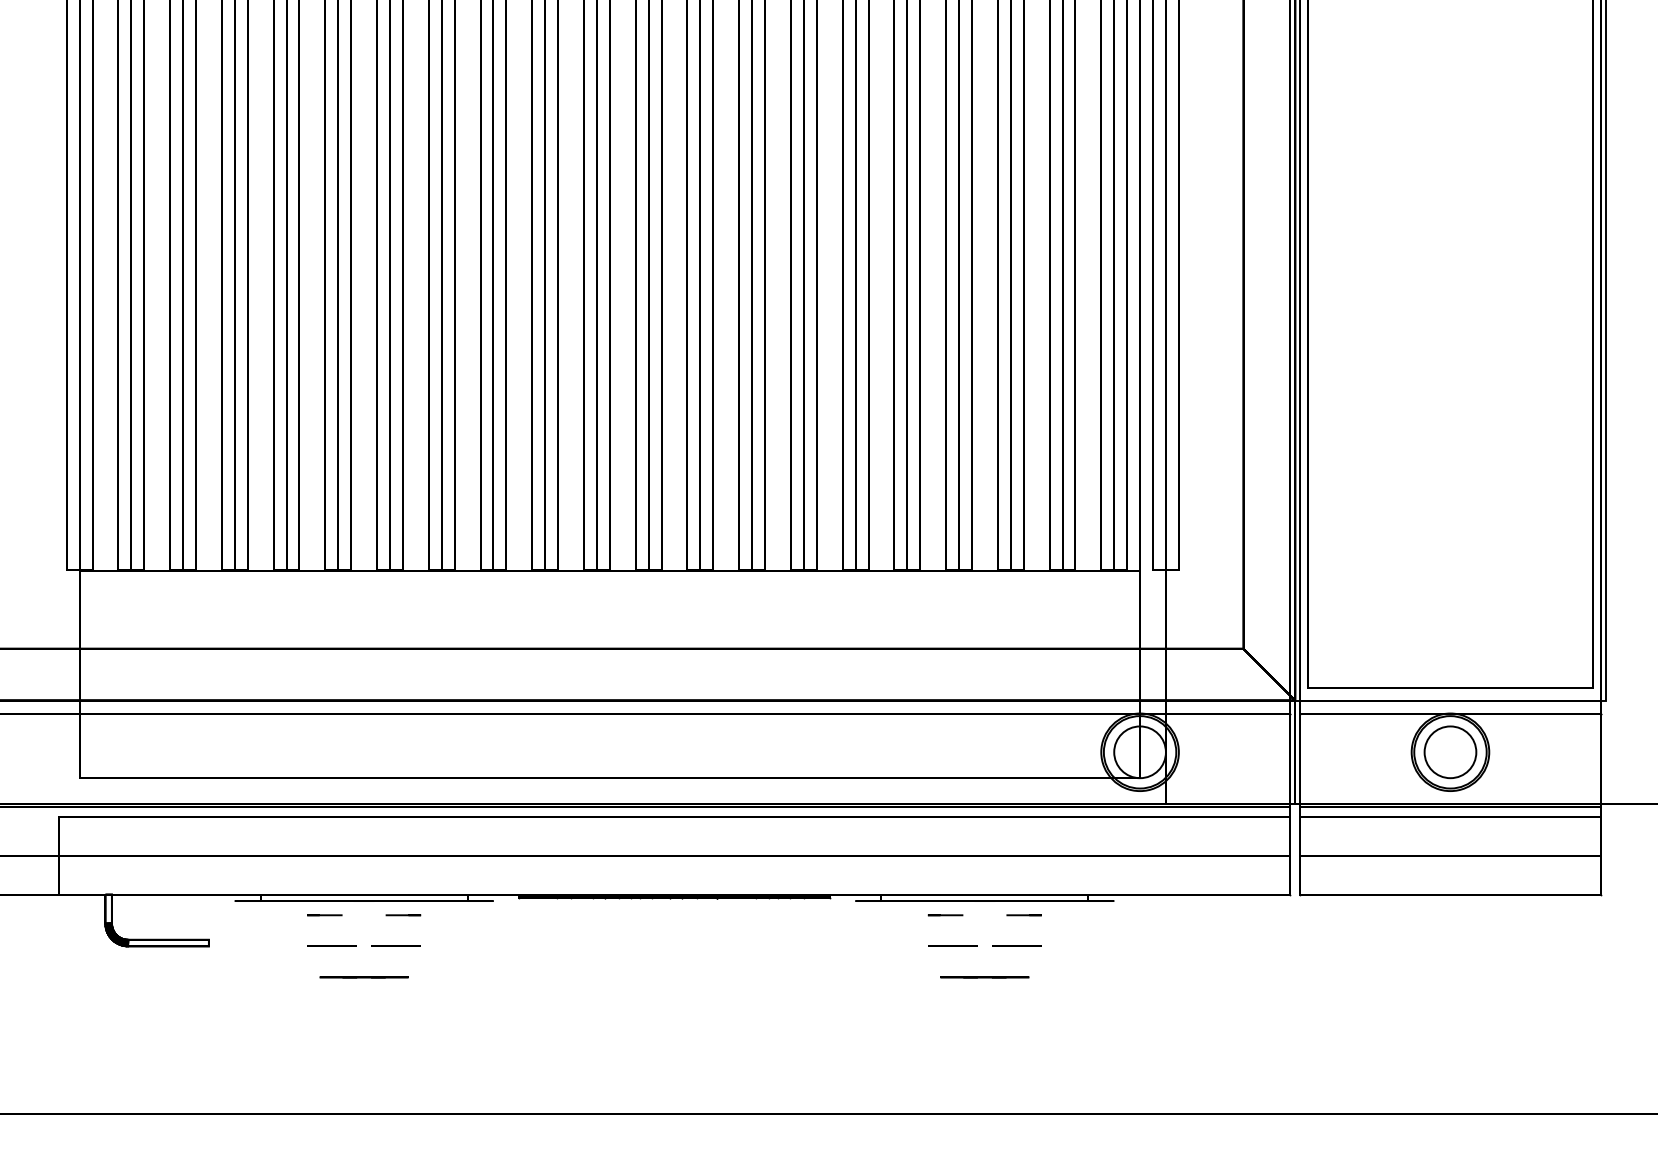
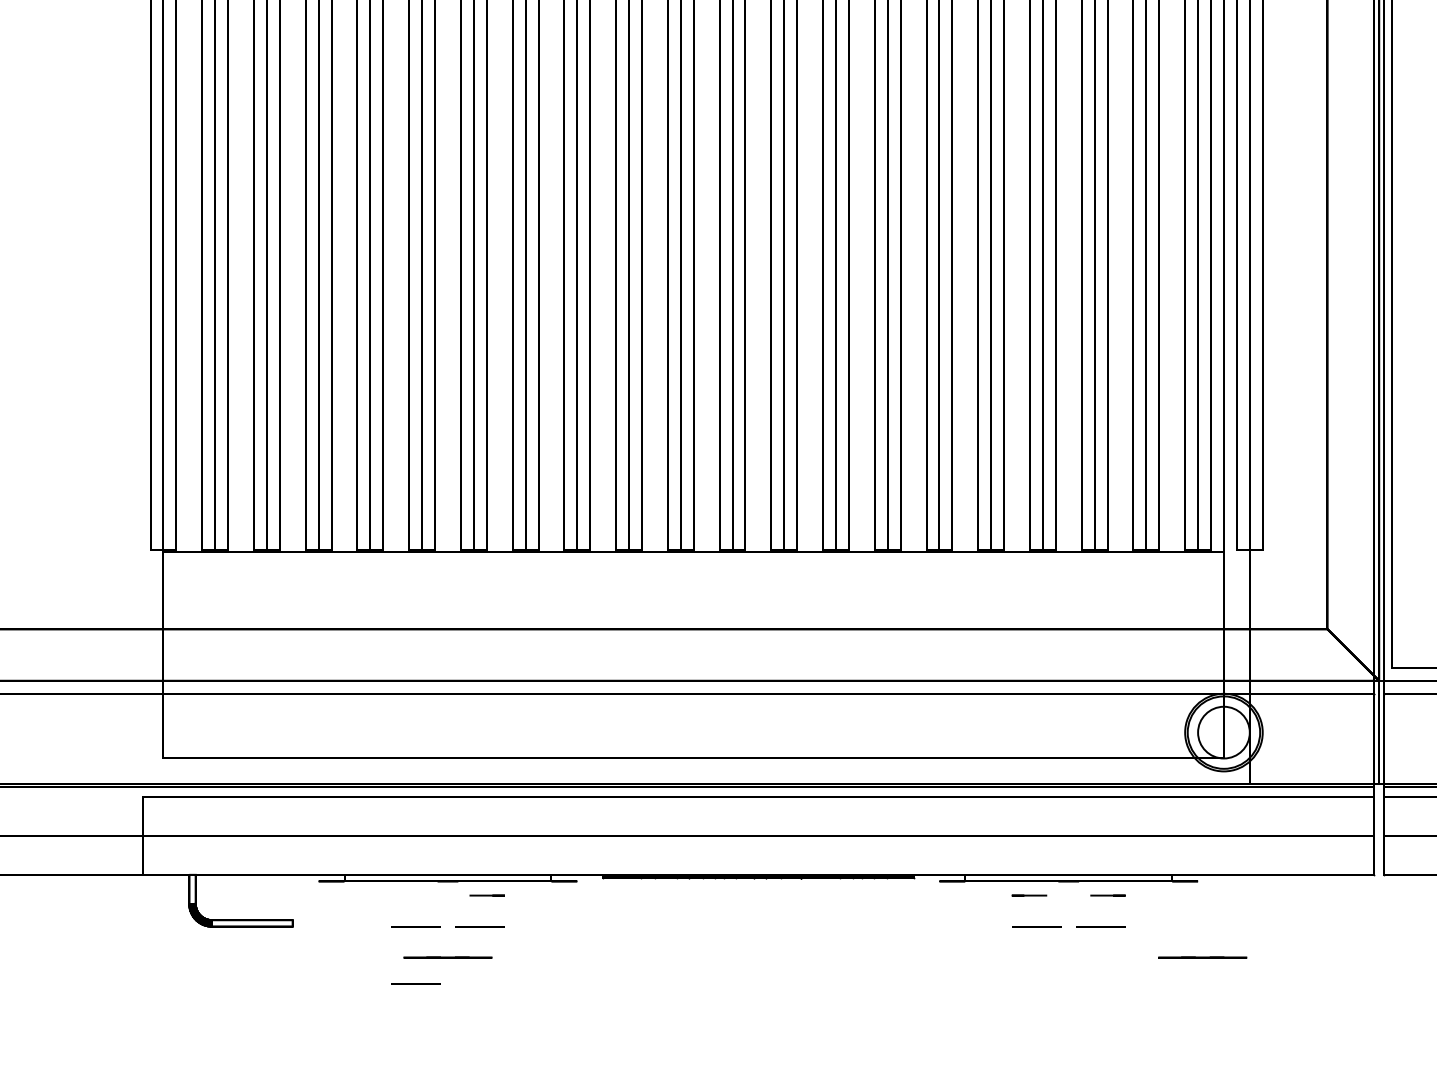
line: (324, 915) -> (408, 895), removed
line: (984, 977) -> (1202, 957), moved
line: (331, 1002) -> (415, 982), added

